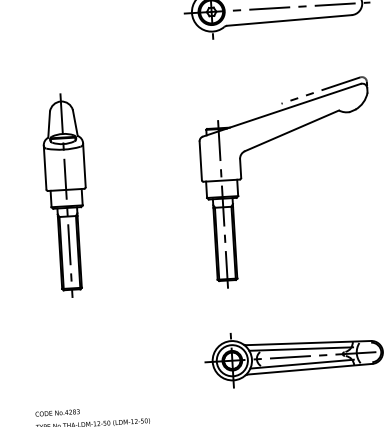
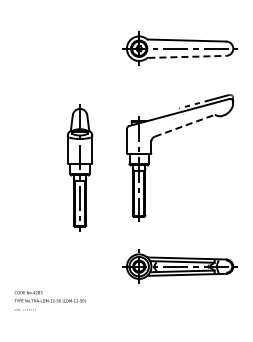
line: (289, 19) -> (187, 56), solid -> dashed
line: (291, 130) -> (184, 125), solid -> dashed
part: (65, 195) -> (79, 167), moved

